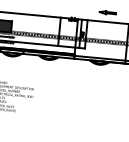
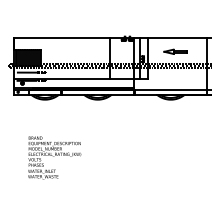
part: (107, 12) -> (175, 51), moved

